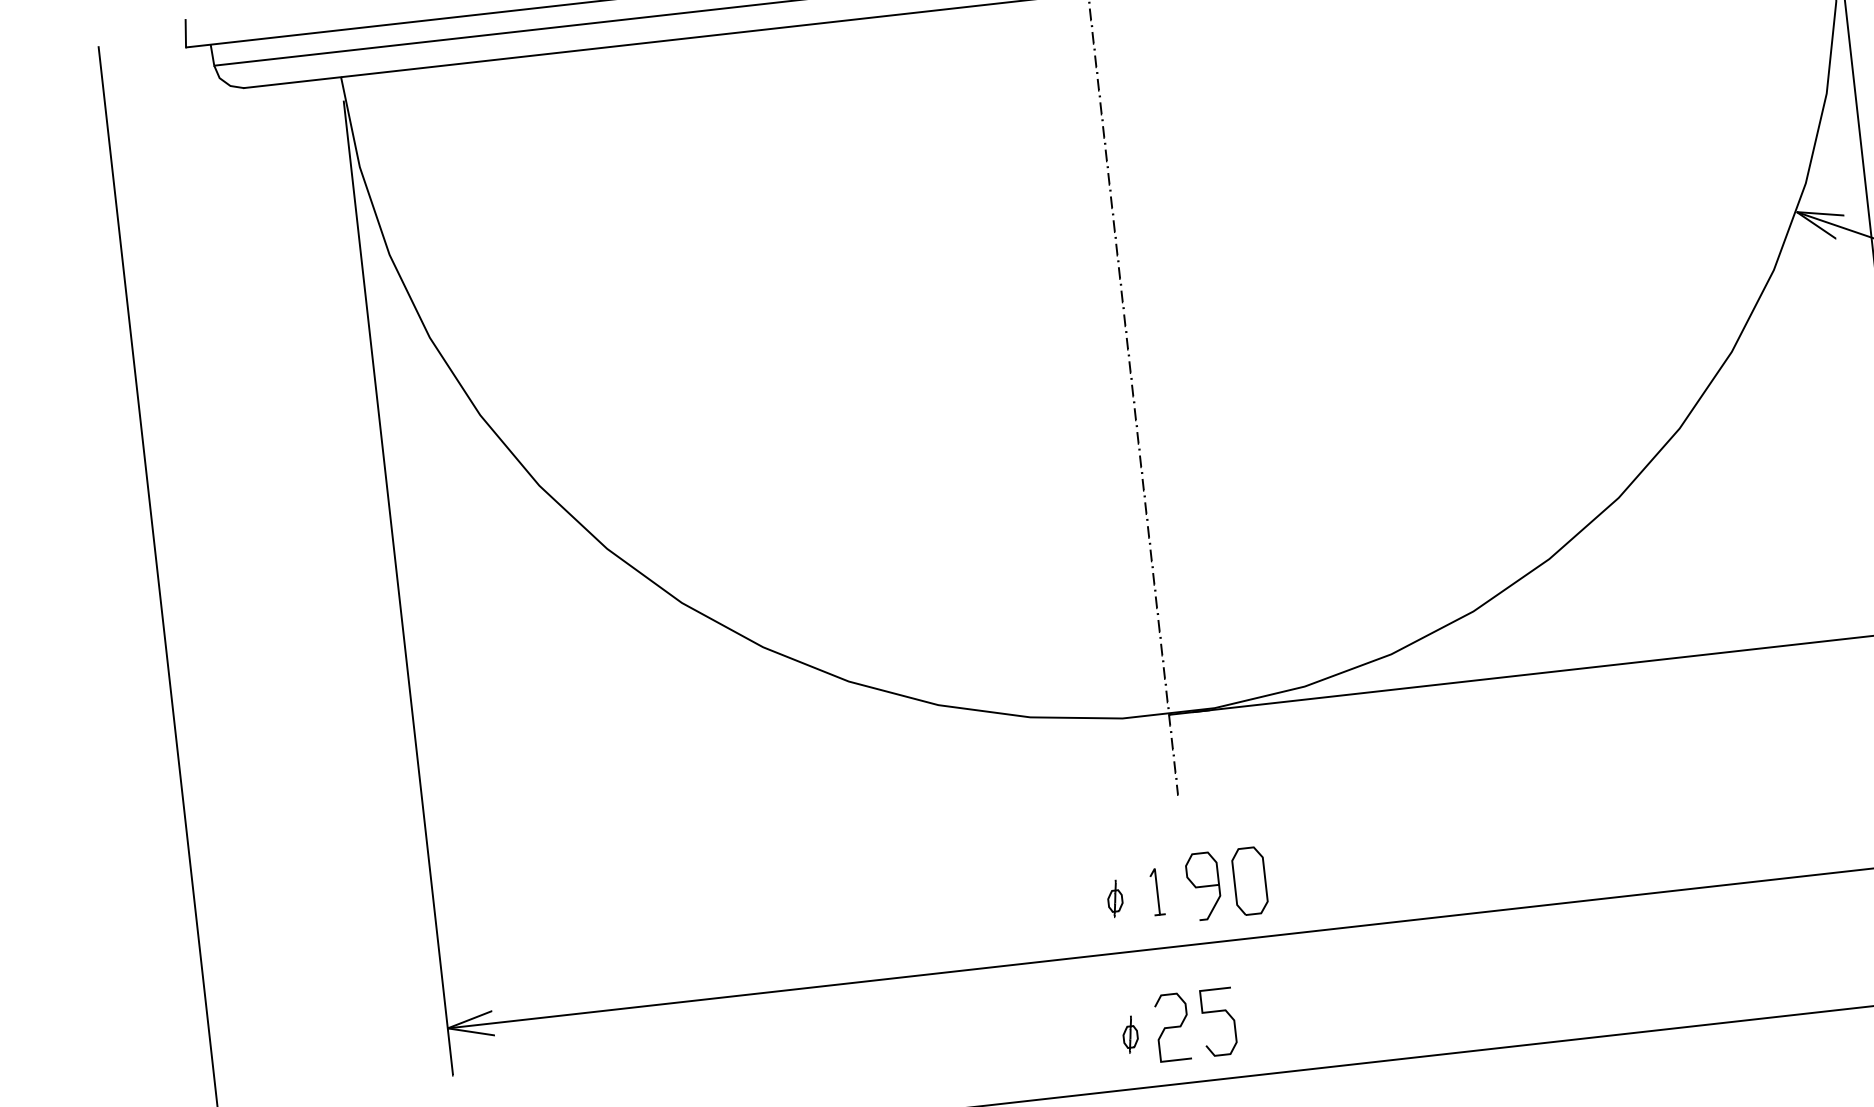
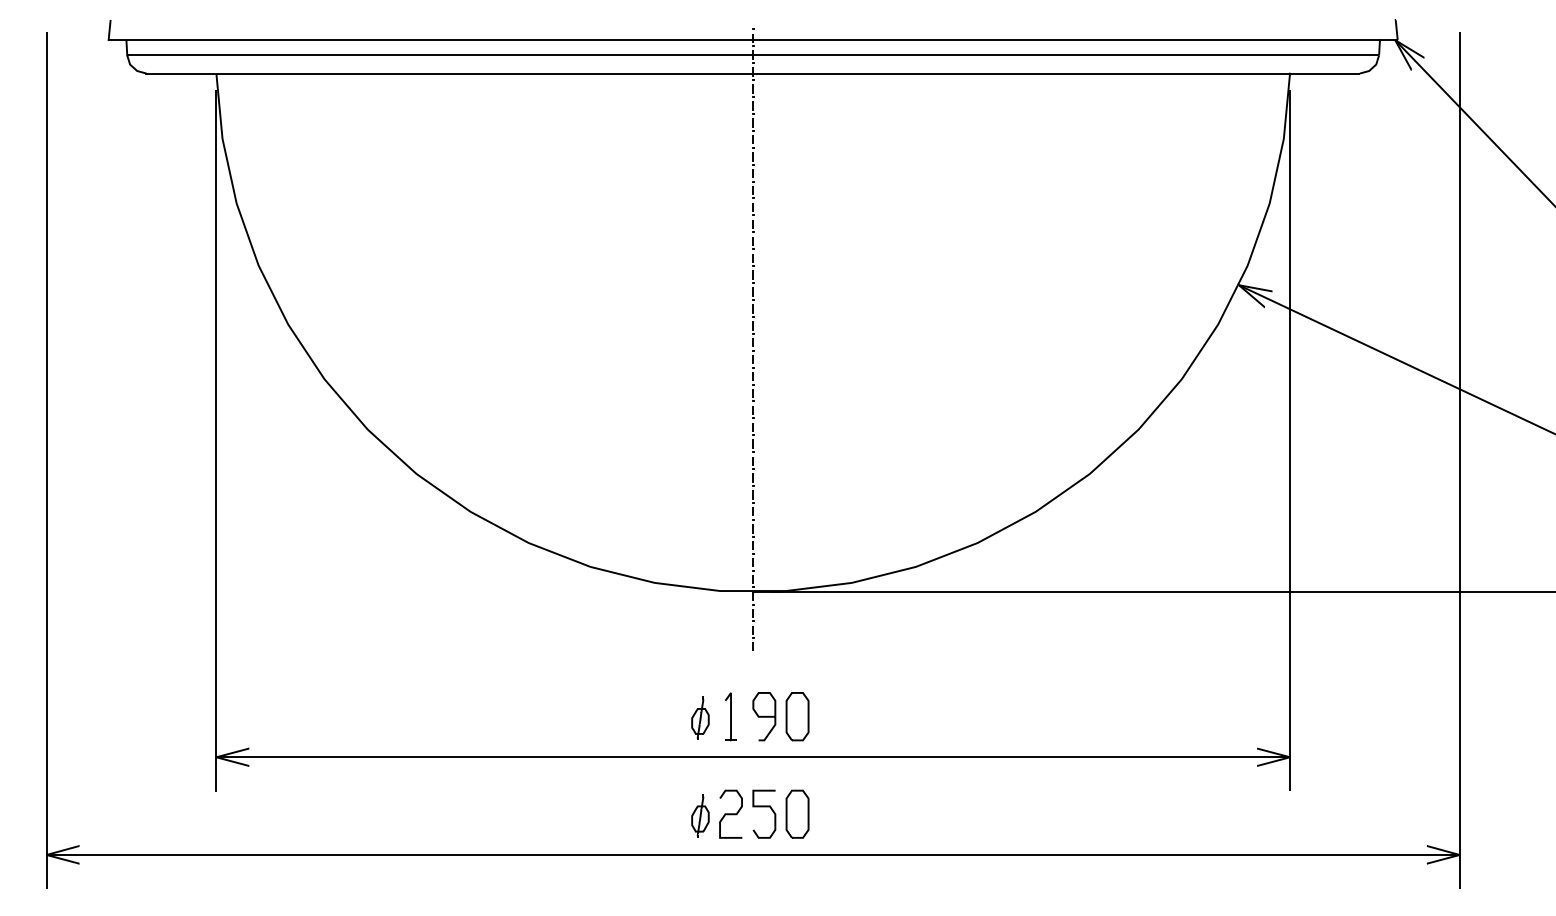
part: (1156, 891) -> (730, 716), size x1.43
part: (1115, 897) -> (700, 717), size x1.67
curve: (1251, 1017) -> (787, 813), added
part: (1130, 1033) -> (700, 815), size x1.67

